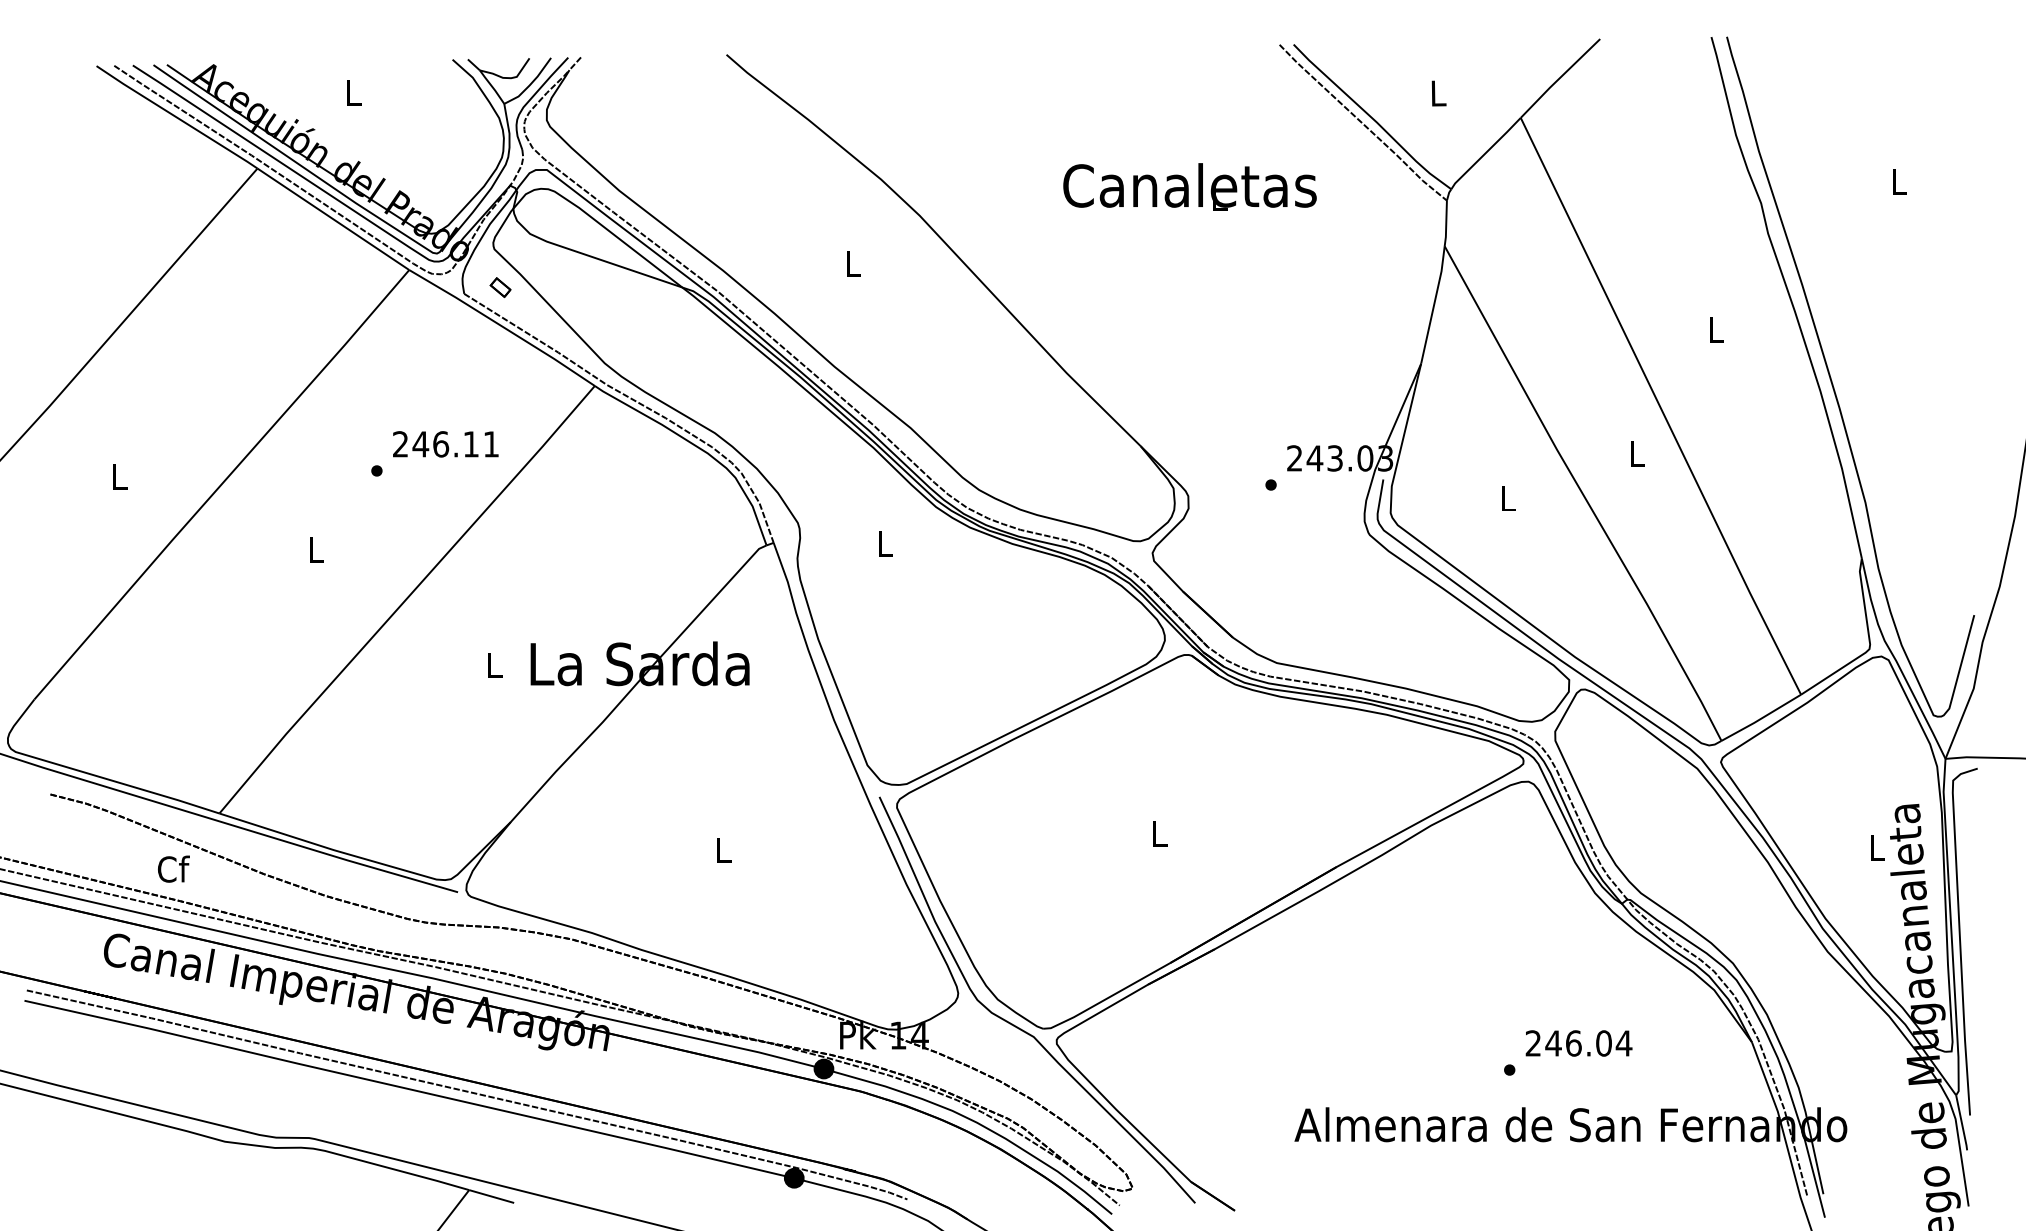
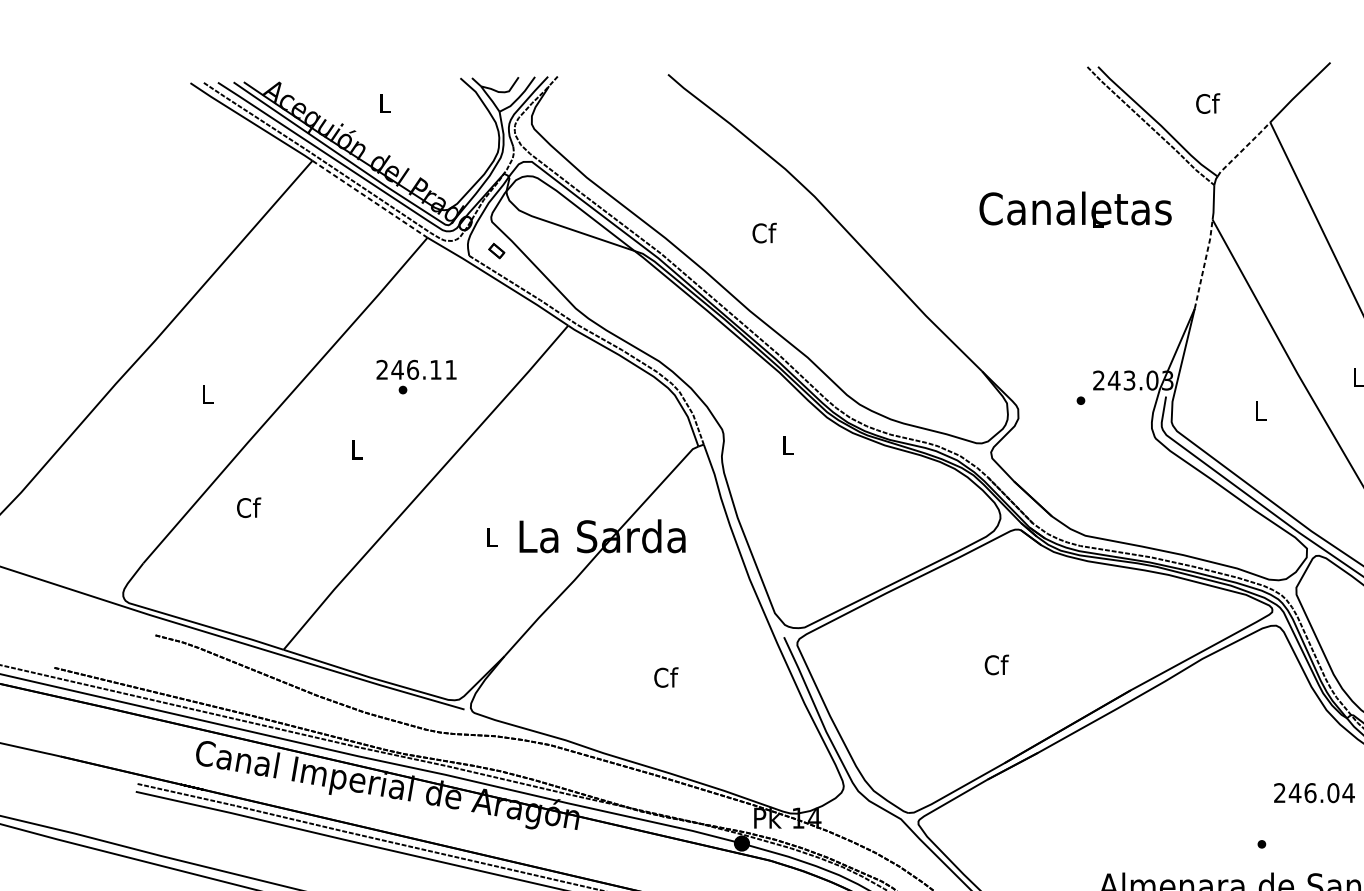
text: (1438, 92) -> (1207, 103), L -> Cf
line: (1485, 153) -> (1243, 149), solid -> dashed
text: (1189, 186) -> (1075, 209), moved
line: (333, 219) -> (370, 199), solid -> dashed
text: (853, 263) -> (764, 232), L -> Cf
line: (1434, 304) -> (1204, 263), solid -> dashed
text: (445, 444) -> (416, 370), moved
text: (1160, 833) -> (997, 664), L -> Cf
text: (724, 849) -> (666, 677), L -> Cf
text: (173, 868) -> (248, 507), moved
text: (1578, 1043) -> (1314, 793), moved

